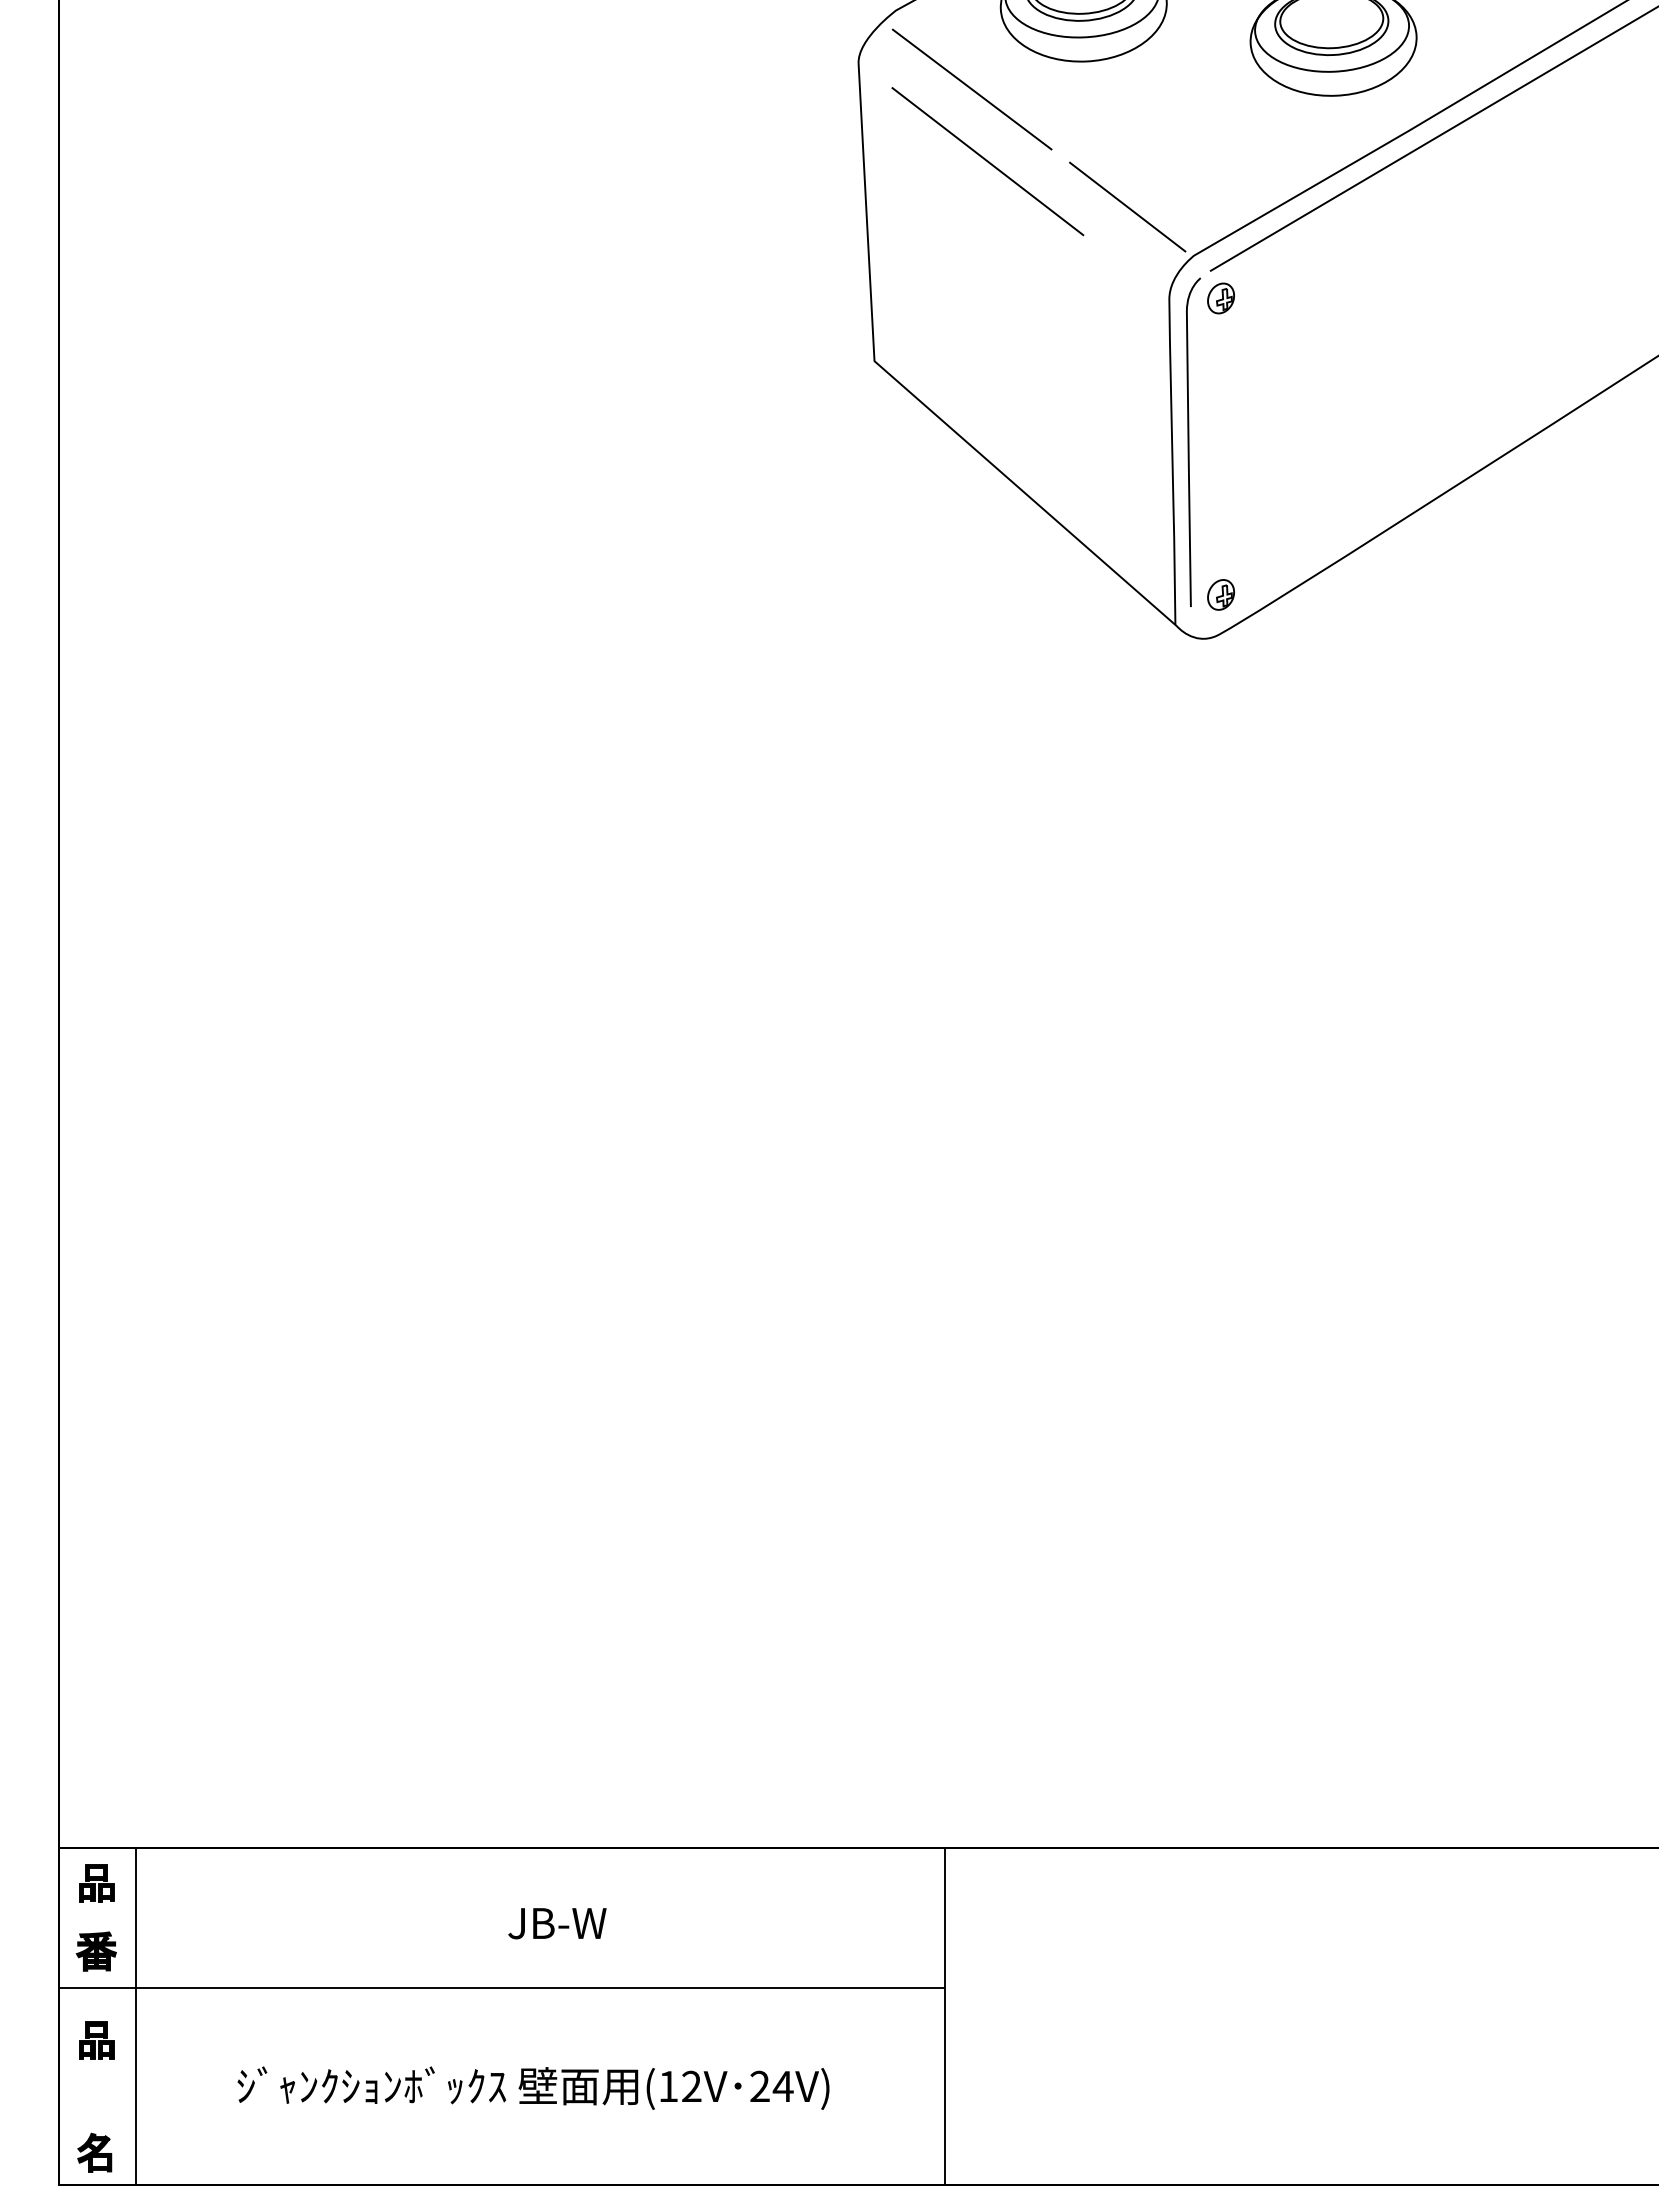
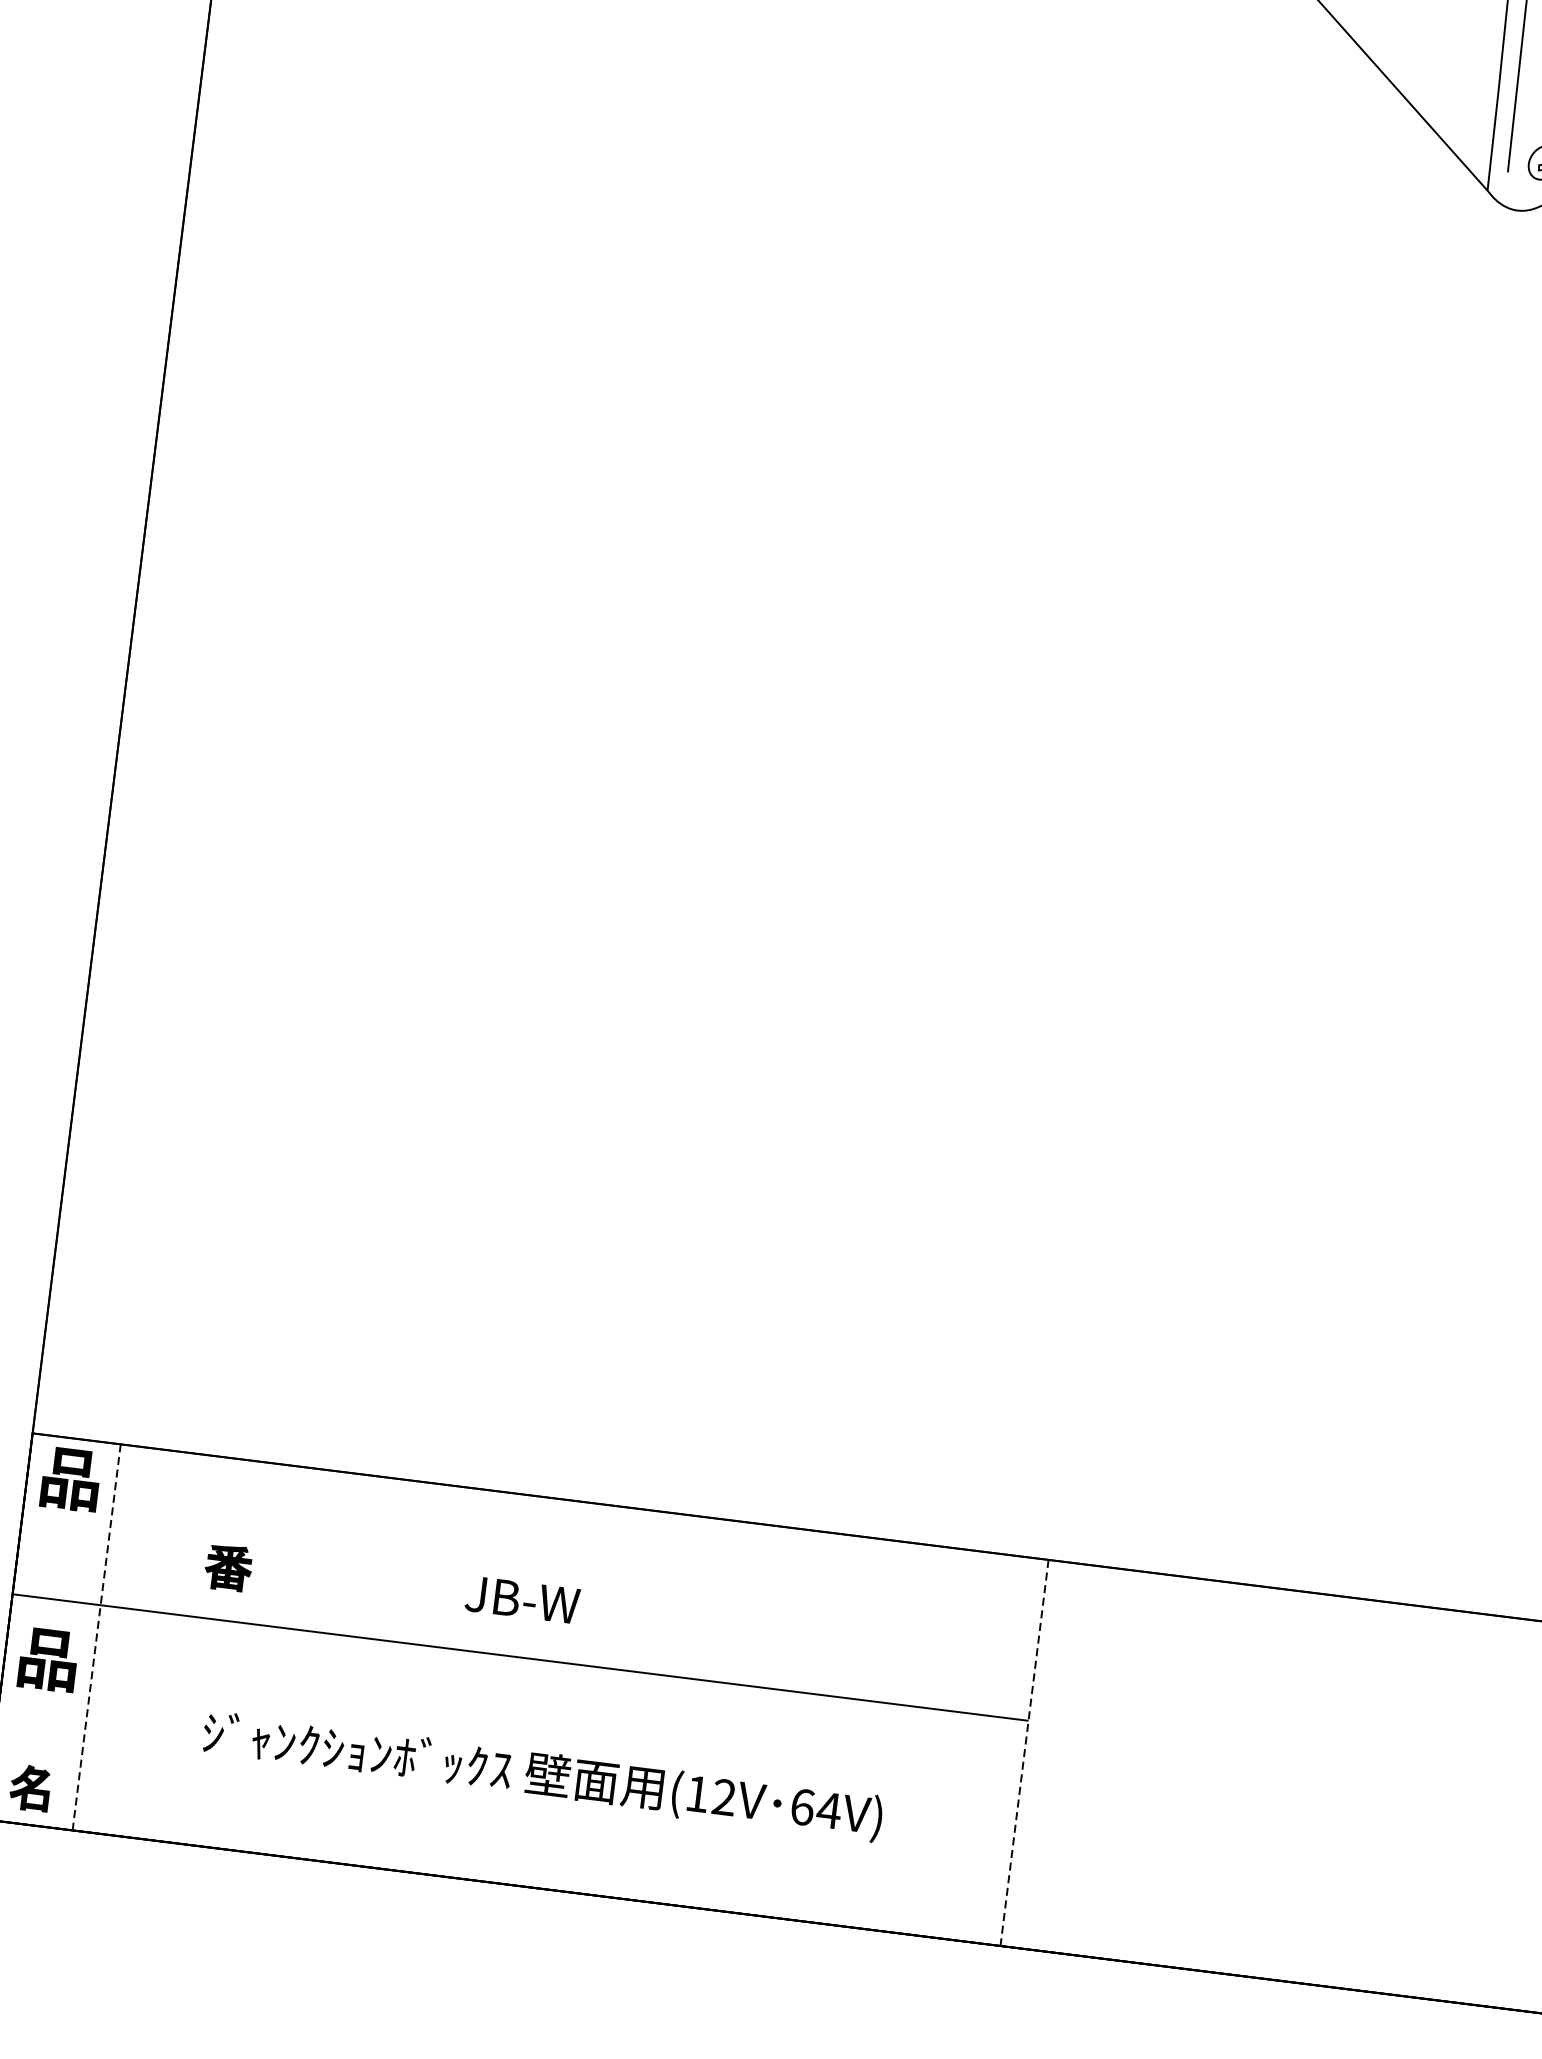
part: (96, 1883) -> (70, 1479), size x1.4
text: (557, 1923) -> (522, 1599), moved
part: (95, 1951) -> (227, 1567), moved
line: (135, 2016) -> (96, 1637), solid -> dashed
line: (944, 2016) -> (1024, 1753), solid -> dashed
part: (96, 2040) -> (48, 1659), size x1.4
text: (759, 2086) -> (801, 1807), 24V) -> 64V)

